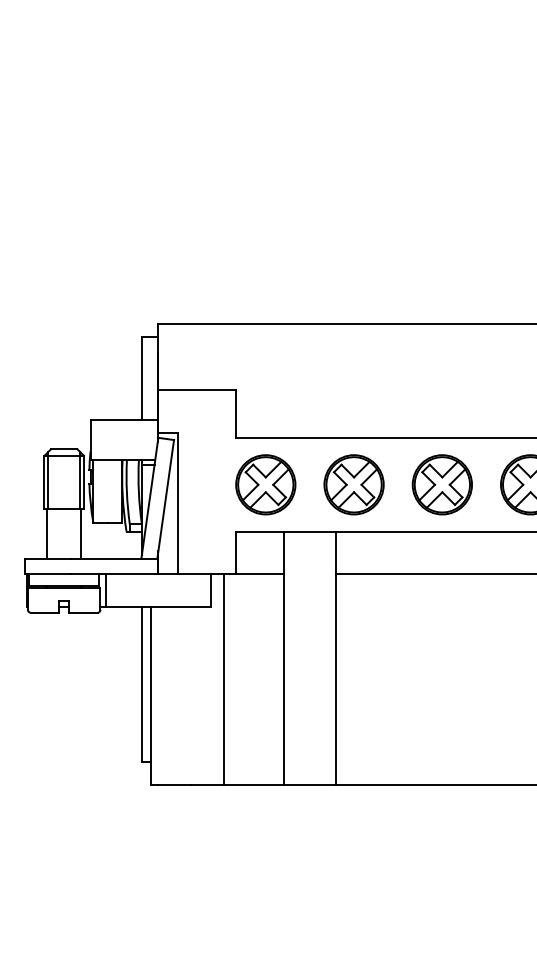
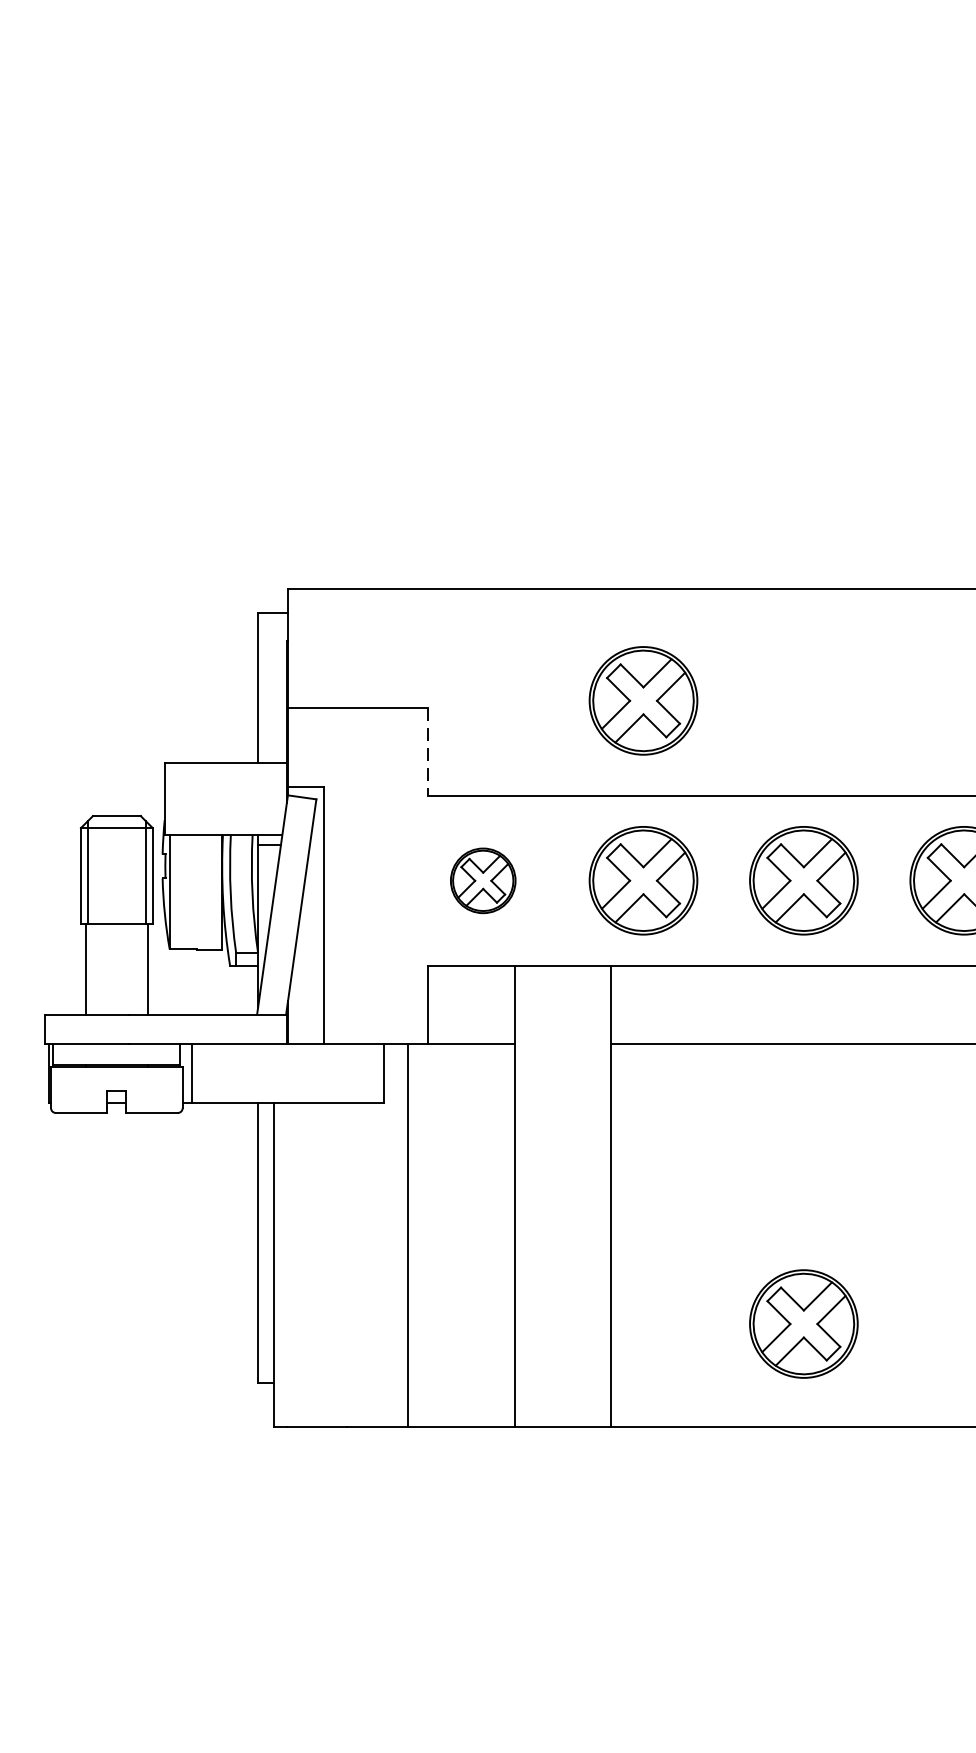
part: (353, 385) -> (642, 700), added
line: (235, 414) -> (428, 752), solid -> dashed
part: (265, 484) -> (482, 880), size x0.6
part: (441, 728) -> (802, 1323), added

